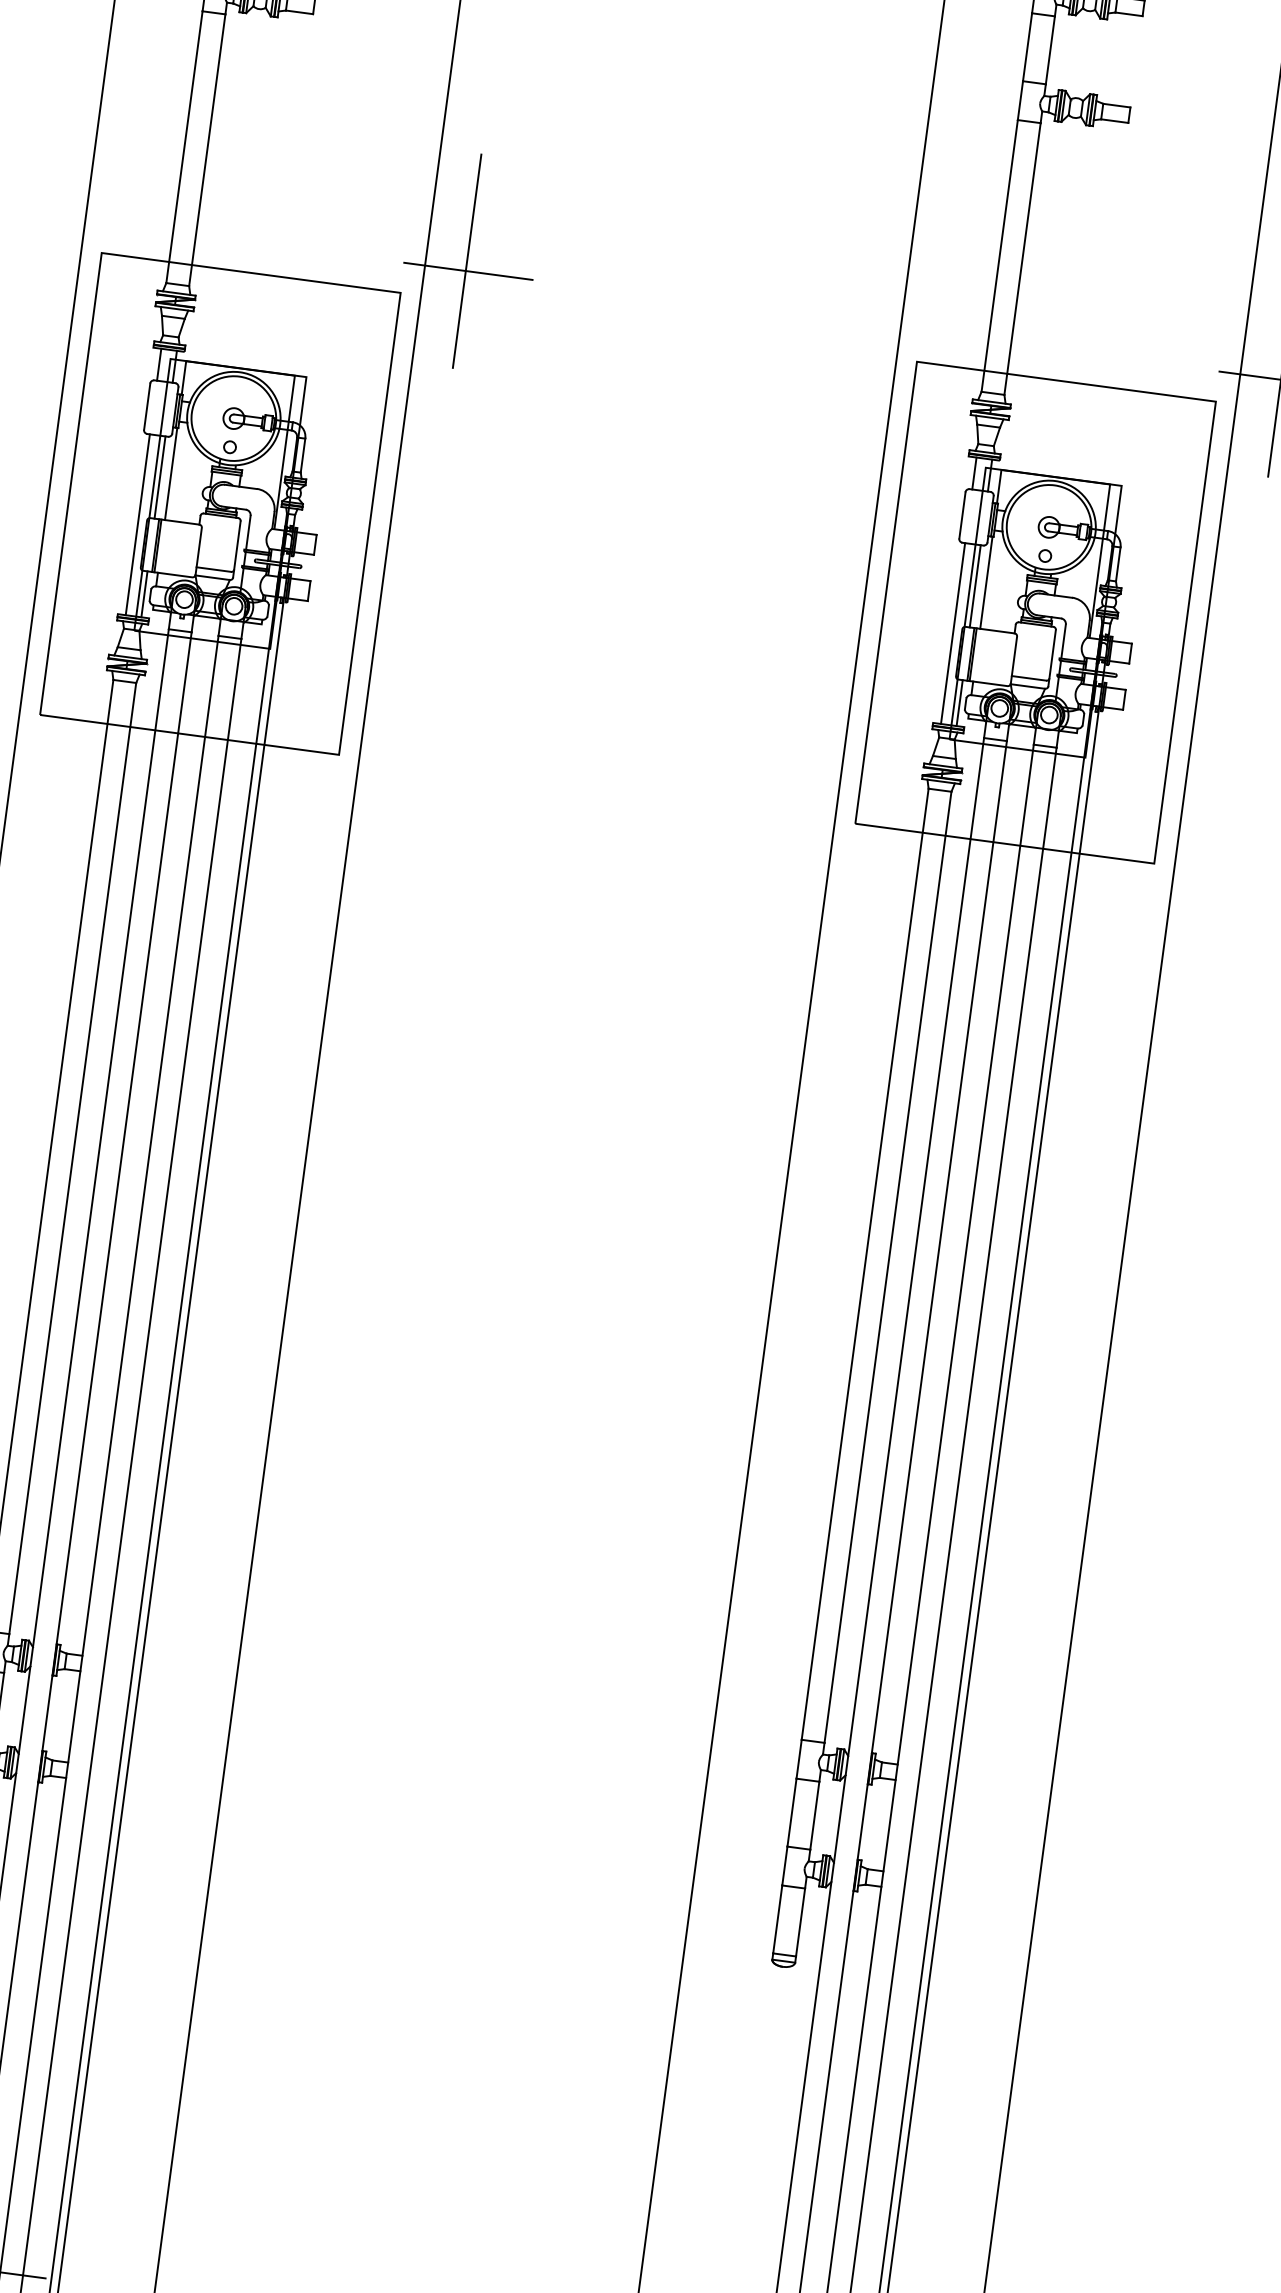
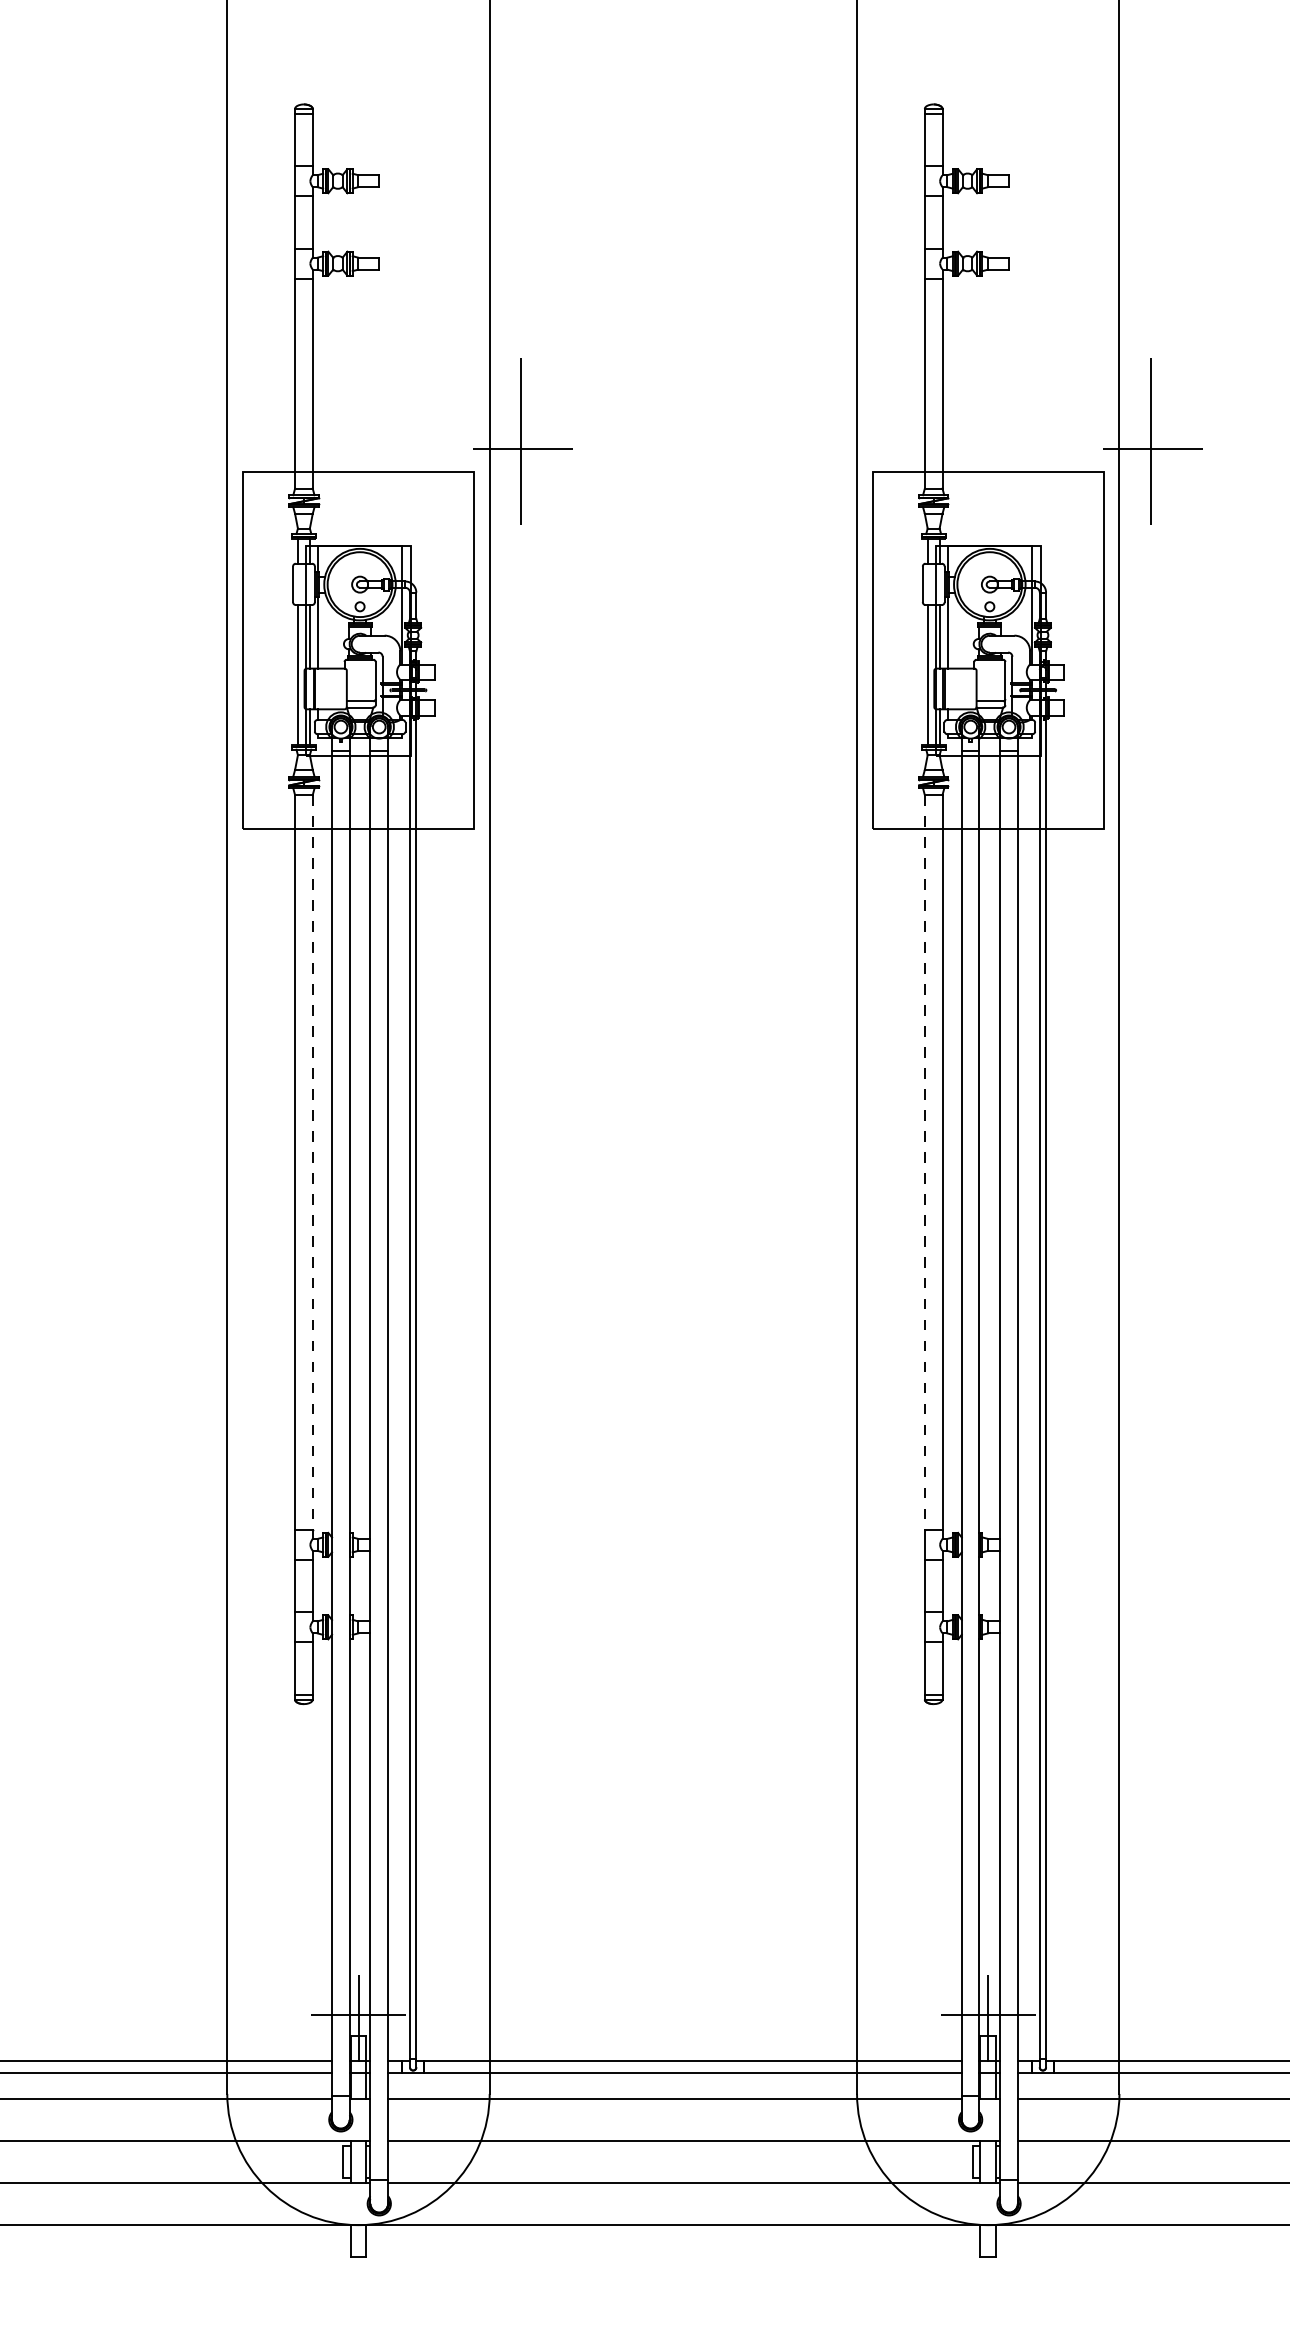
line: (72, 1159) -> (312, 1163), solid -> dashed
line: (864, 1265) -> (924, 1163), solid -> dashed

